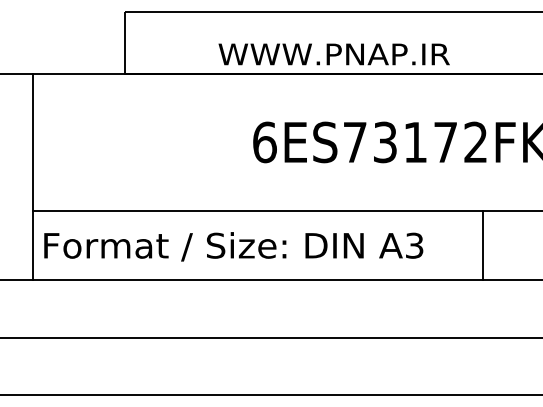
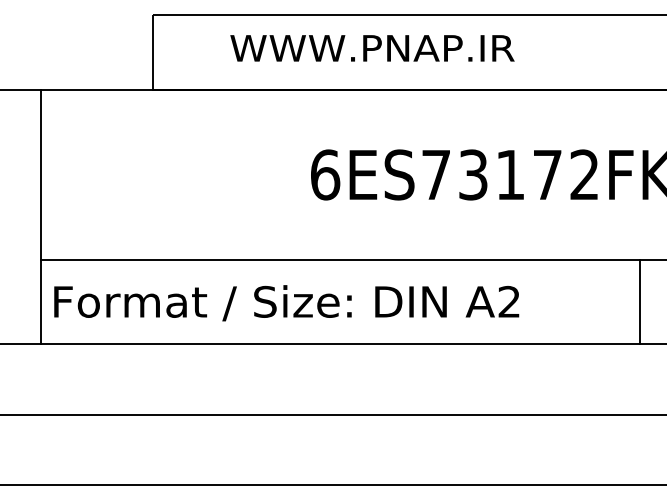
text: (333, 54) -> (371, 48), moved
text: (414, 245) -> (509, 301), A3 -> A2
line: (483, 245) -> (640, 301), moved

